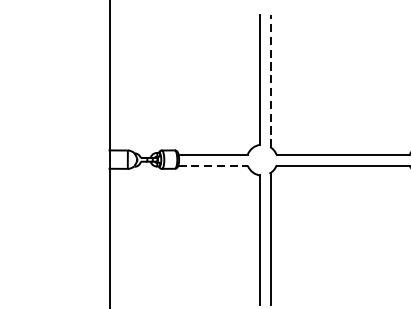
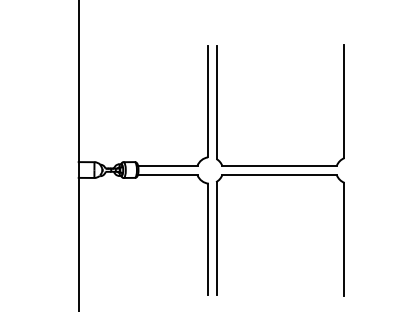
line: (270, 81) -> (217, 102), dashed -> solid
line: (212, 165) -> (167, 175), dashed -> solid

